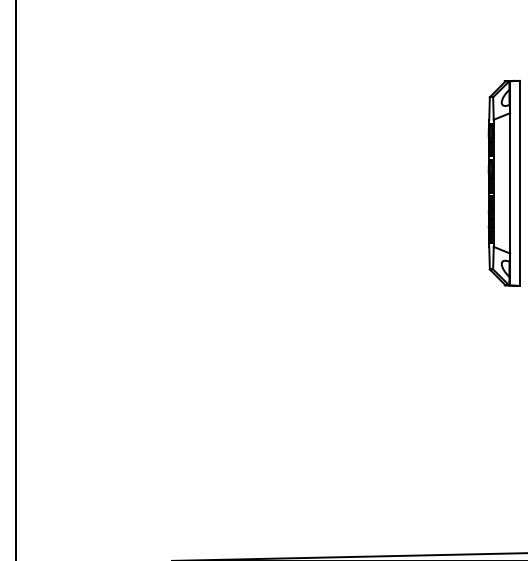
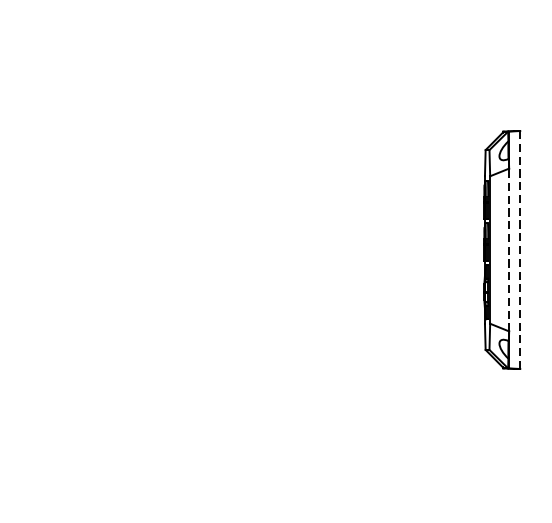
line: (510, 182) -> (509, 249), solid -> dashed
line: (519, 183) -> (520, 250), solid -> dashed

